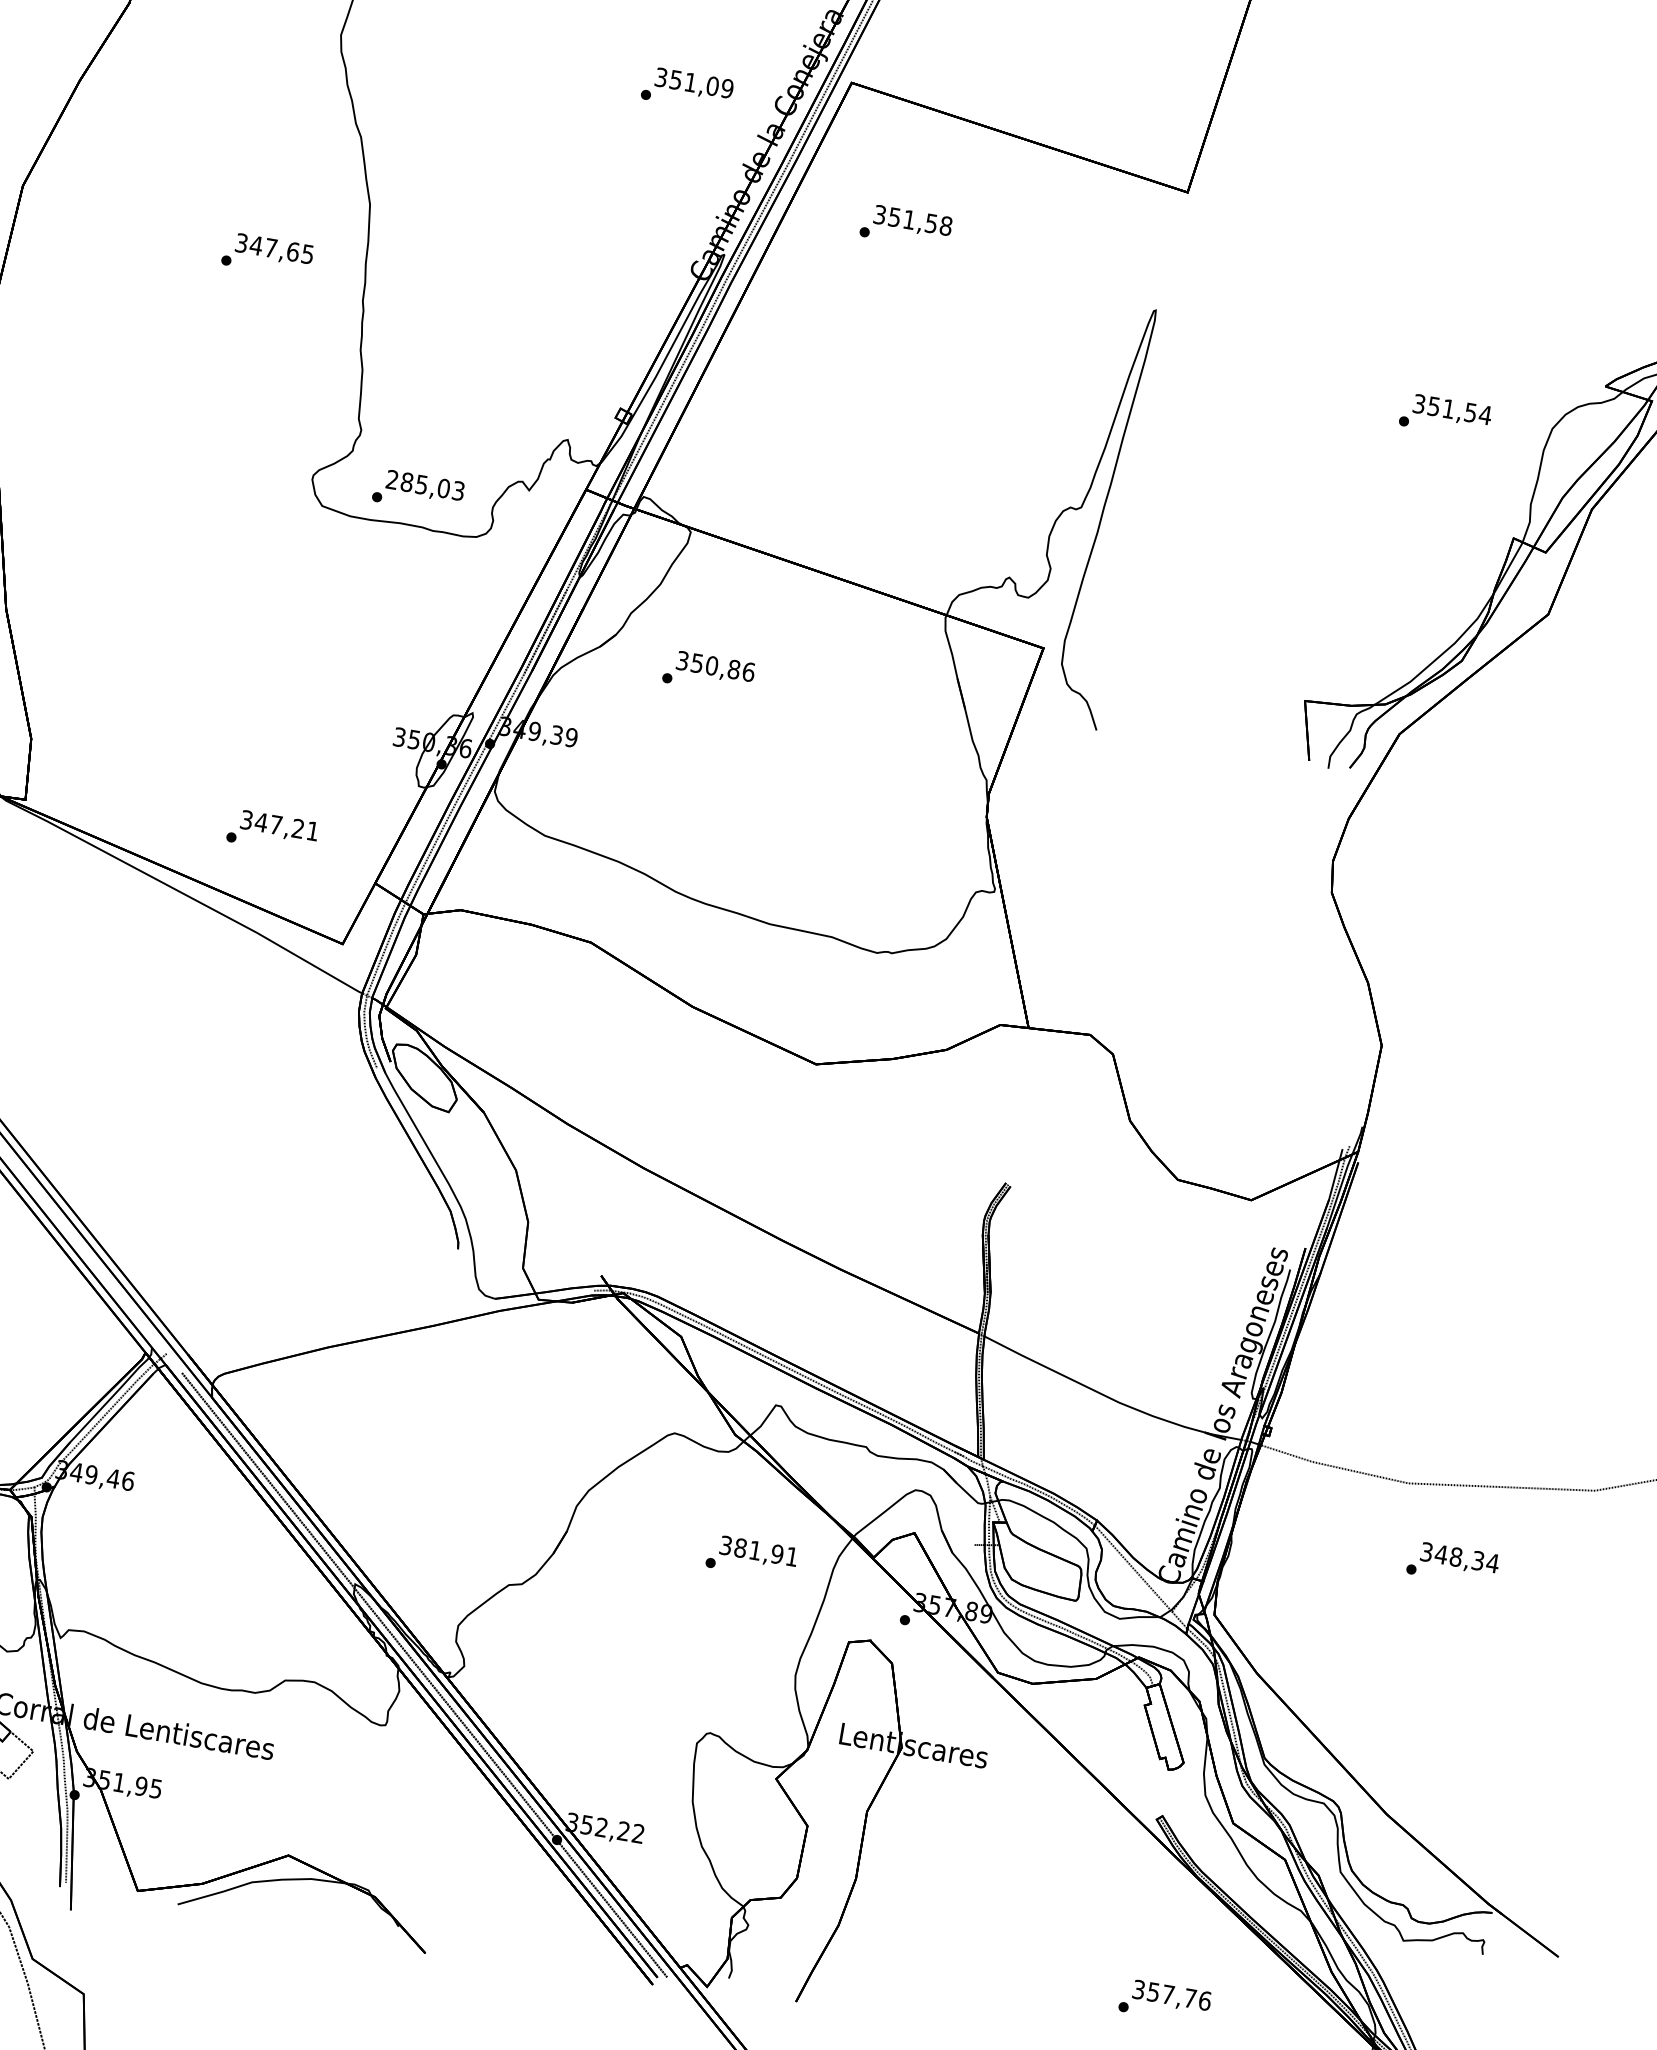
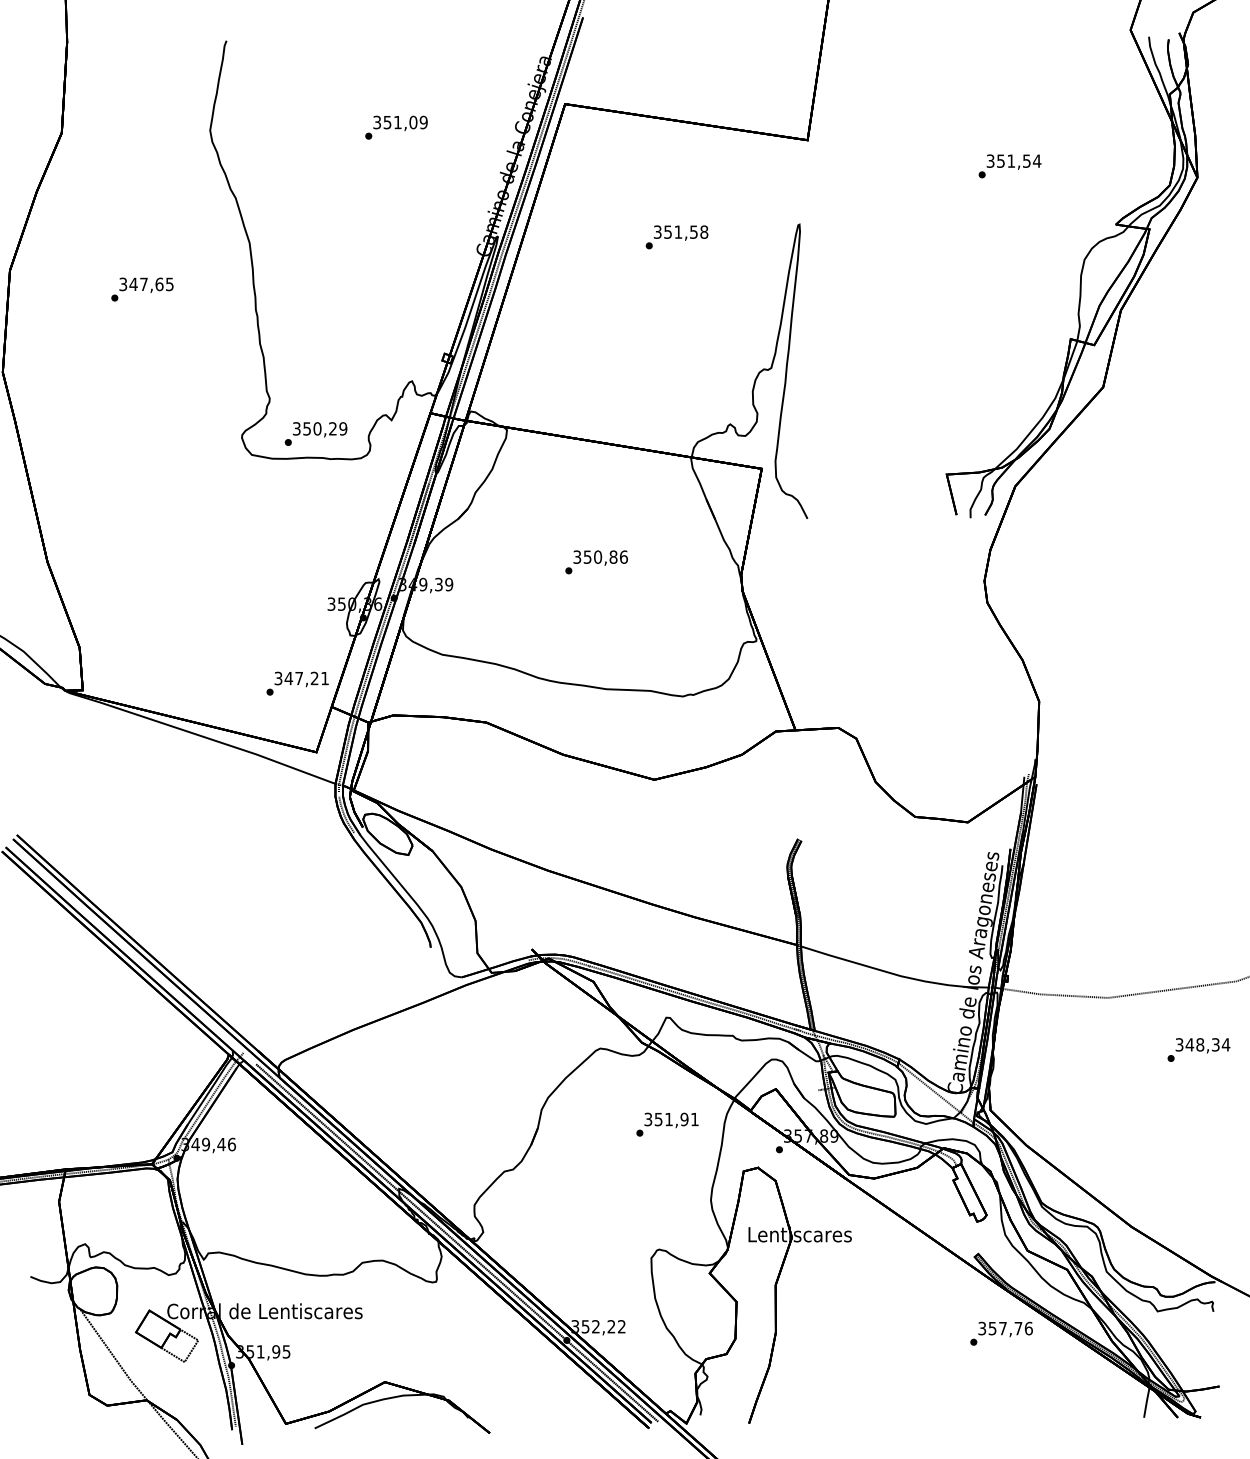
text: (687, 89) -> (396, 127), moved
text: (905, 226) -> (676, 237), moved
text: (267, 255) -> (142, 289), moved
text: (1444, 416) -> (1009, 166), moved
text: (426, 484) -> (320, 428), 285,03 -> 350,29
text: (708, 673) -> (596, 562), moved
text: (272, 831) -> (297, 683), moved
text: (740, 1548) -> (658, 1119), 381,91 -> 351,91
text: (1452, 1563) -> (1198, 1049), moved
text: (1165, 2001) -> (1001, 1333), moved

